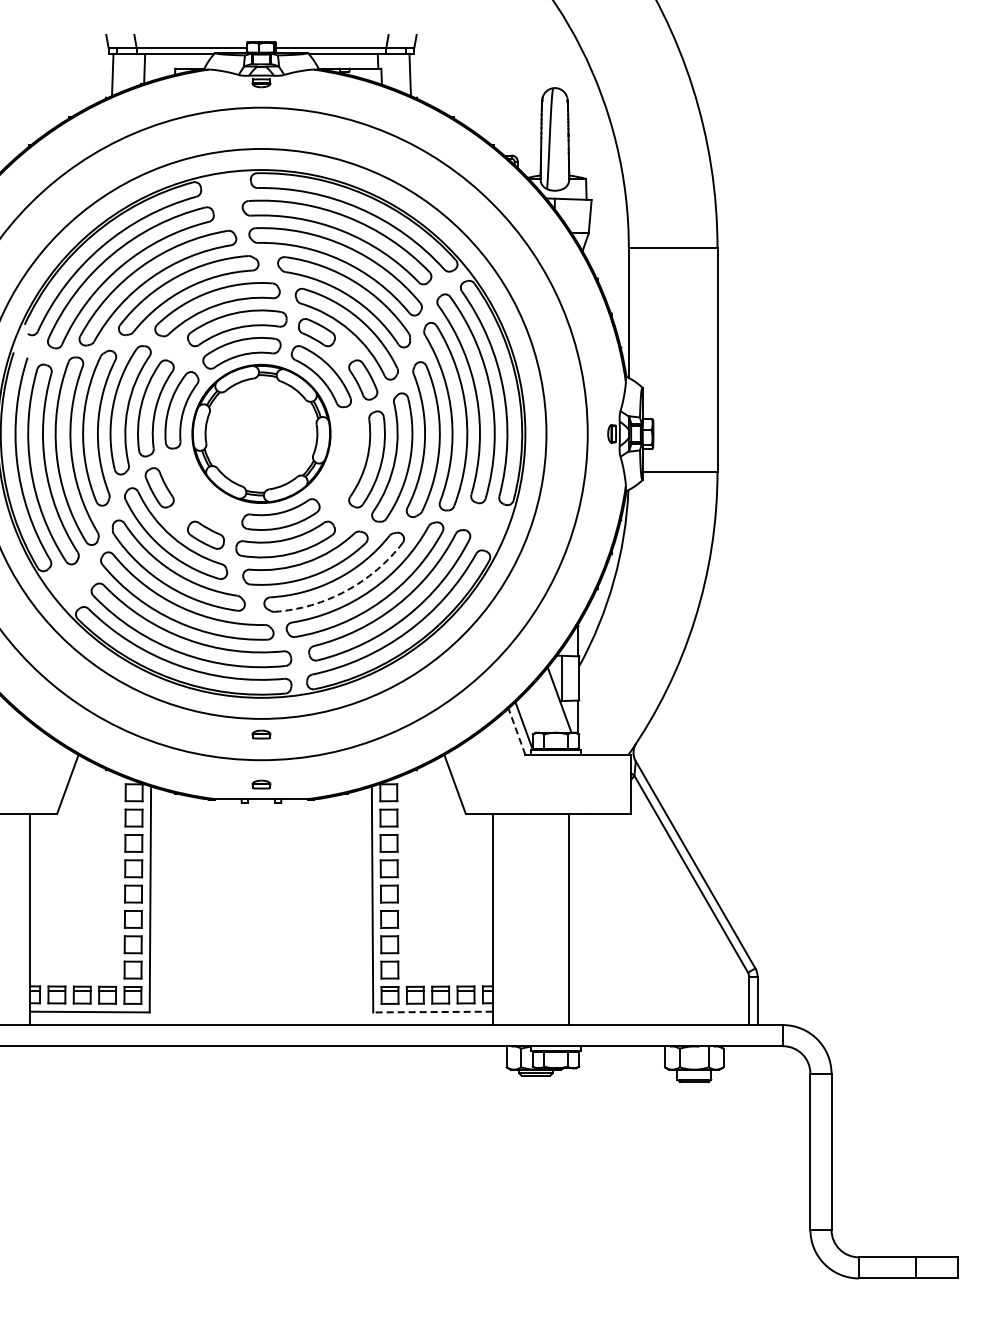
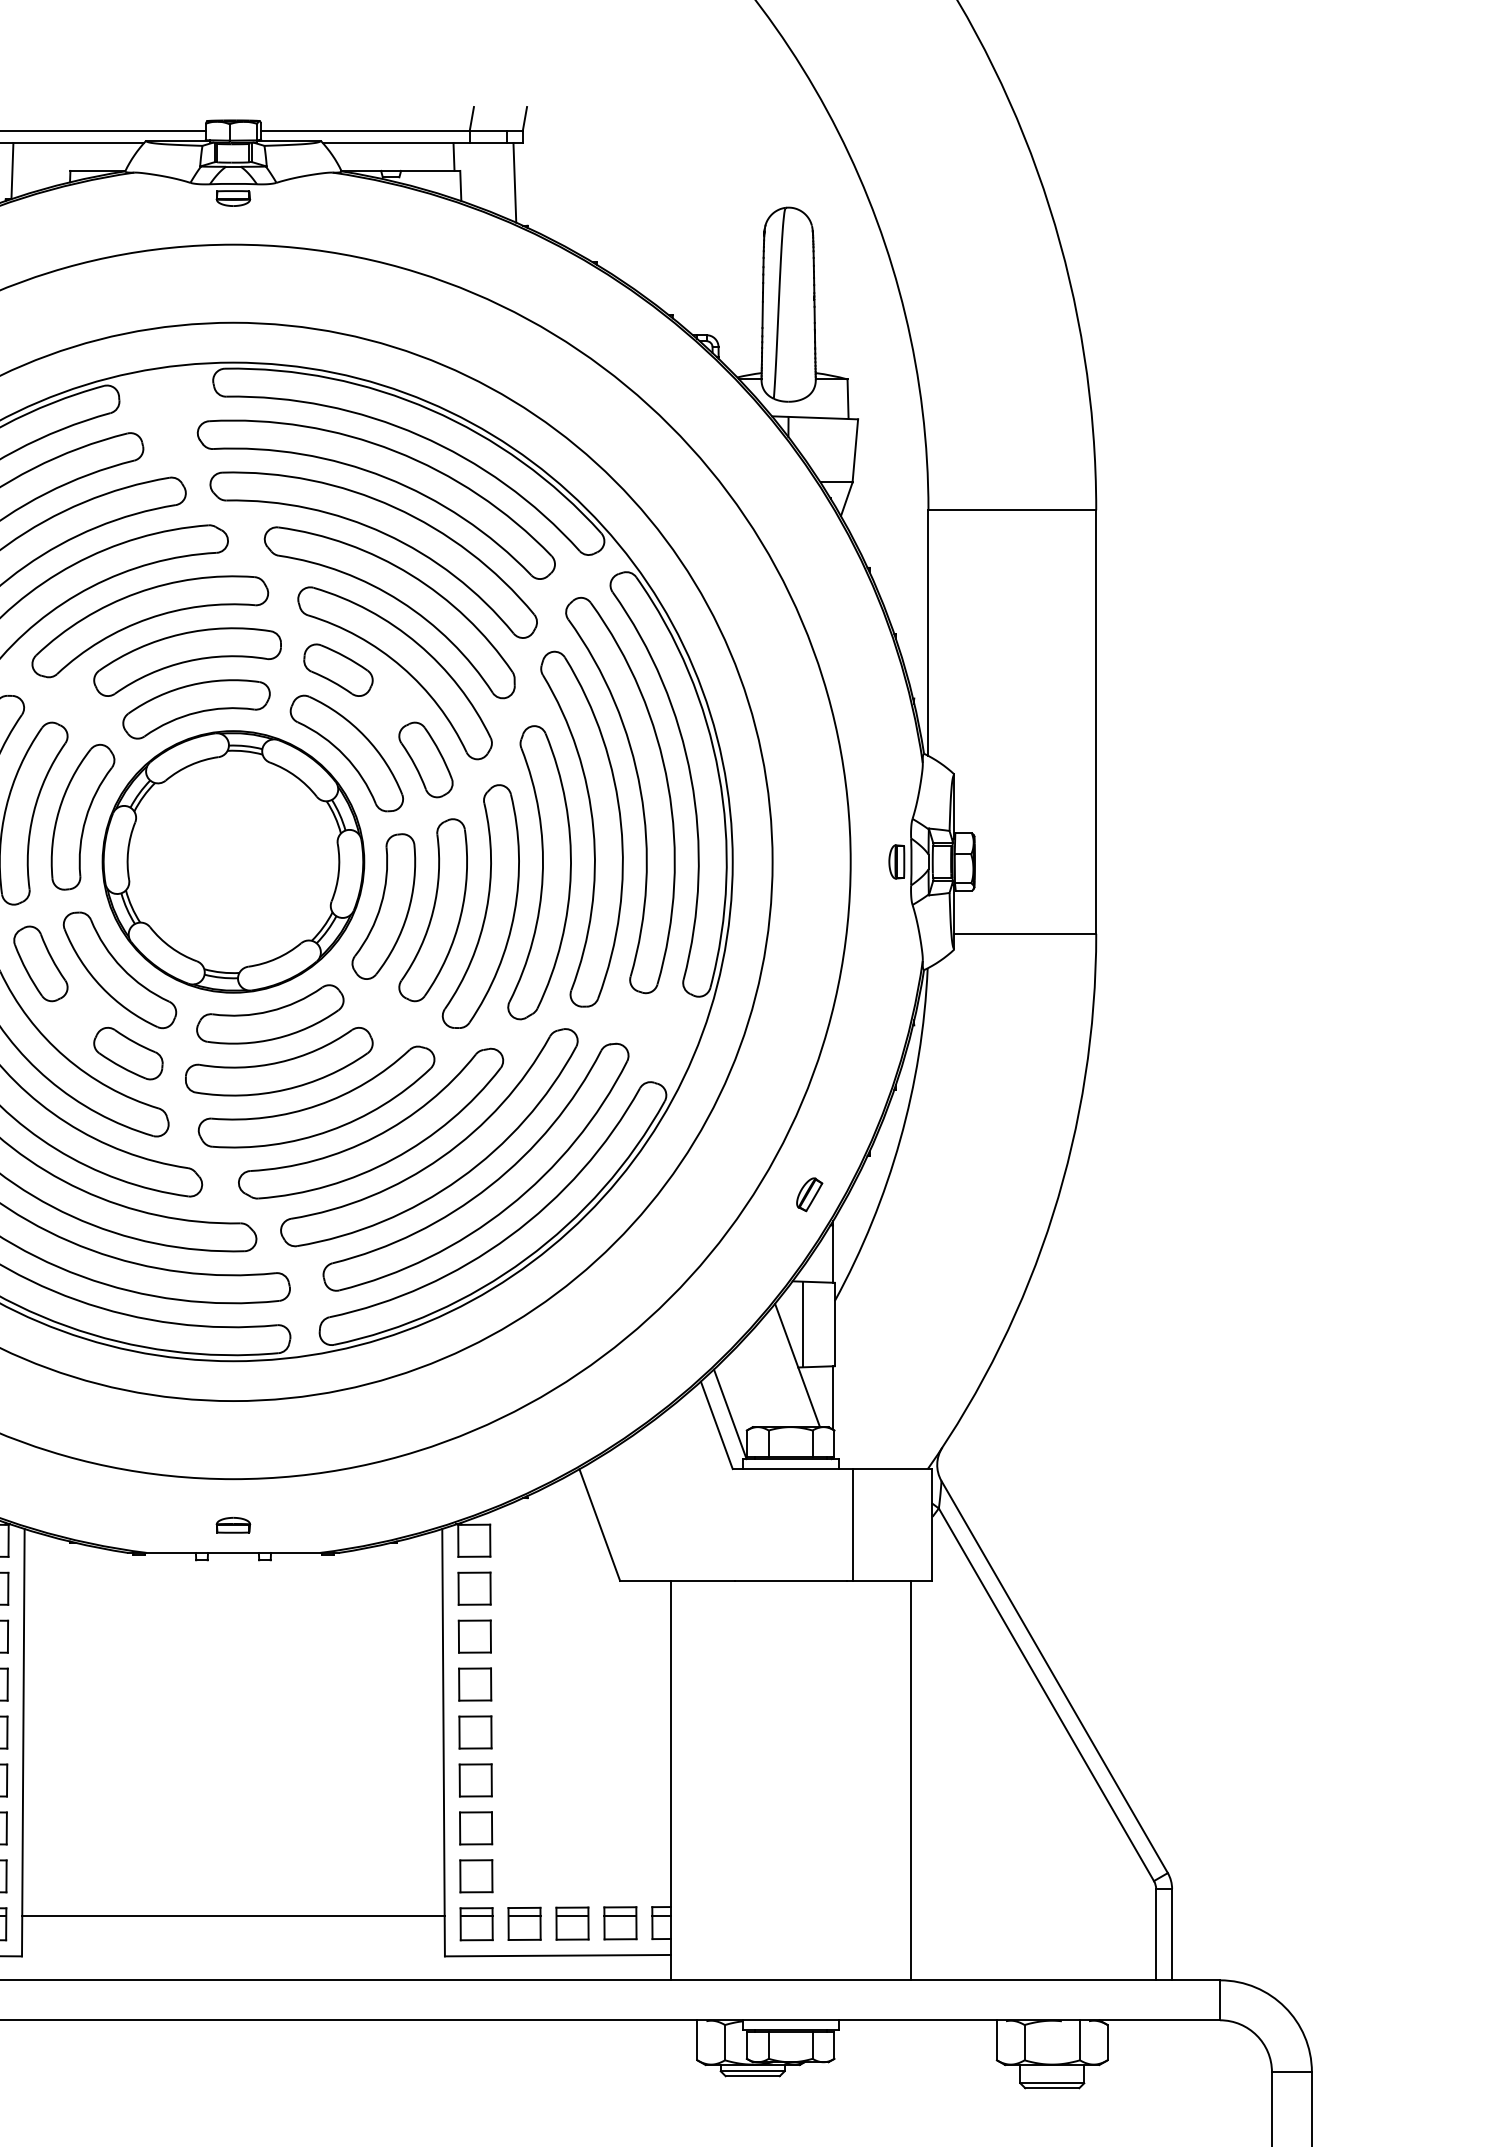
part: (340, 457) -> (382, 906), added
part: (201, 490) -> (119, 968), added
arc: (346, 591) -> (394, 1159), dashed -> solid
part: (565, 609) -> (808, 1194), added
line: (516, 731) -> (715, 1424), dashed -> solid
part: (261, 734) -> (233, 1430), removed
line: (588, 783) -> (852, 1523), added
line: (569, 919) -> (910, 1780), moved
line: (261, 991) -> (233, 1916), added
line: (432, 1012) -> (557, 1956), dashed -> solid

